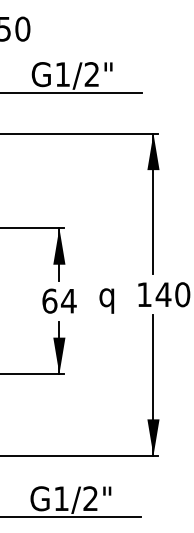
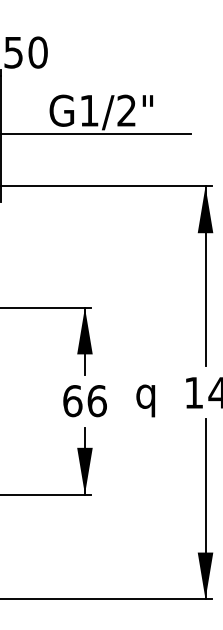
text: (68, 300) -> (96, 400), 64 -> 66

